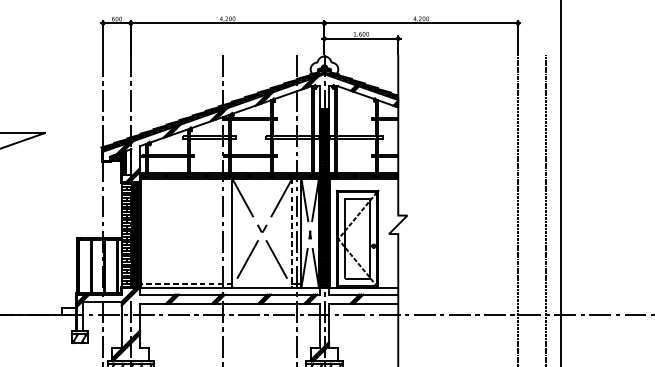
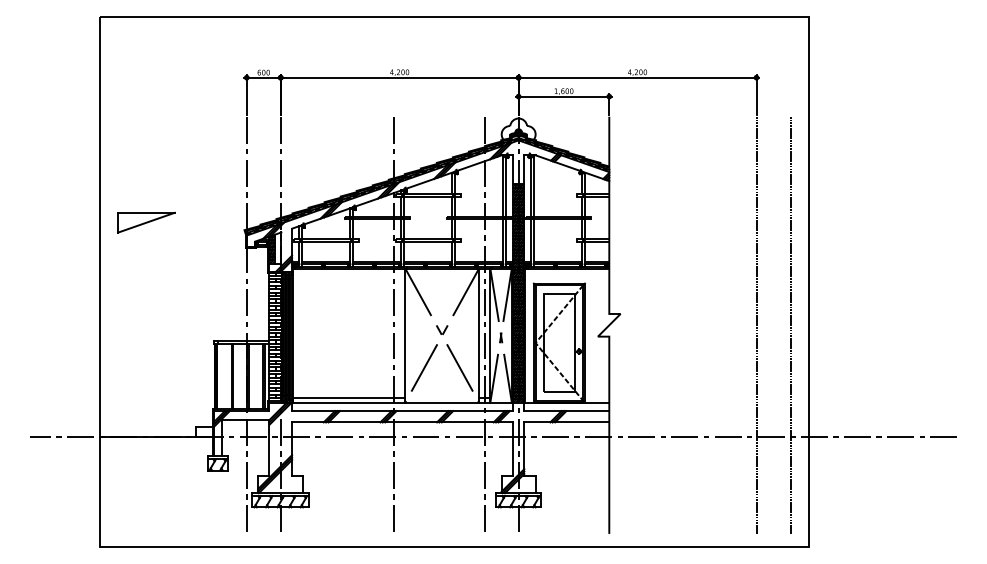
line: (292, 233) -> (479, 335), dashed -> solid
line: (186, 284) -> (348, 398), dashed -> solid

